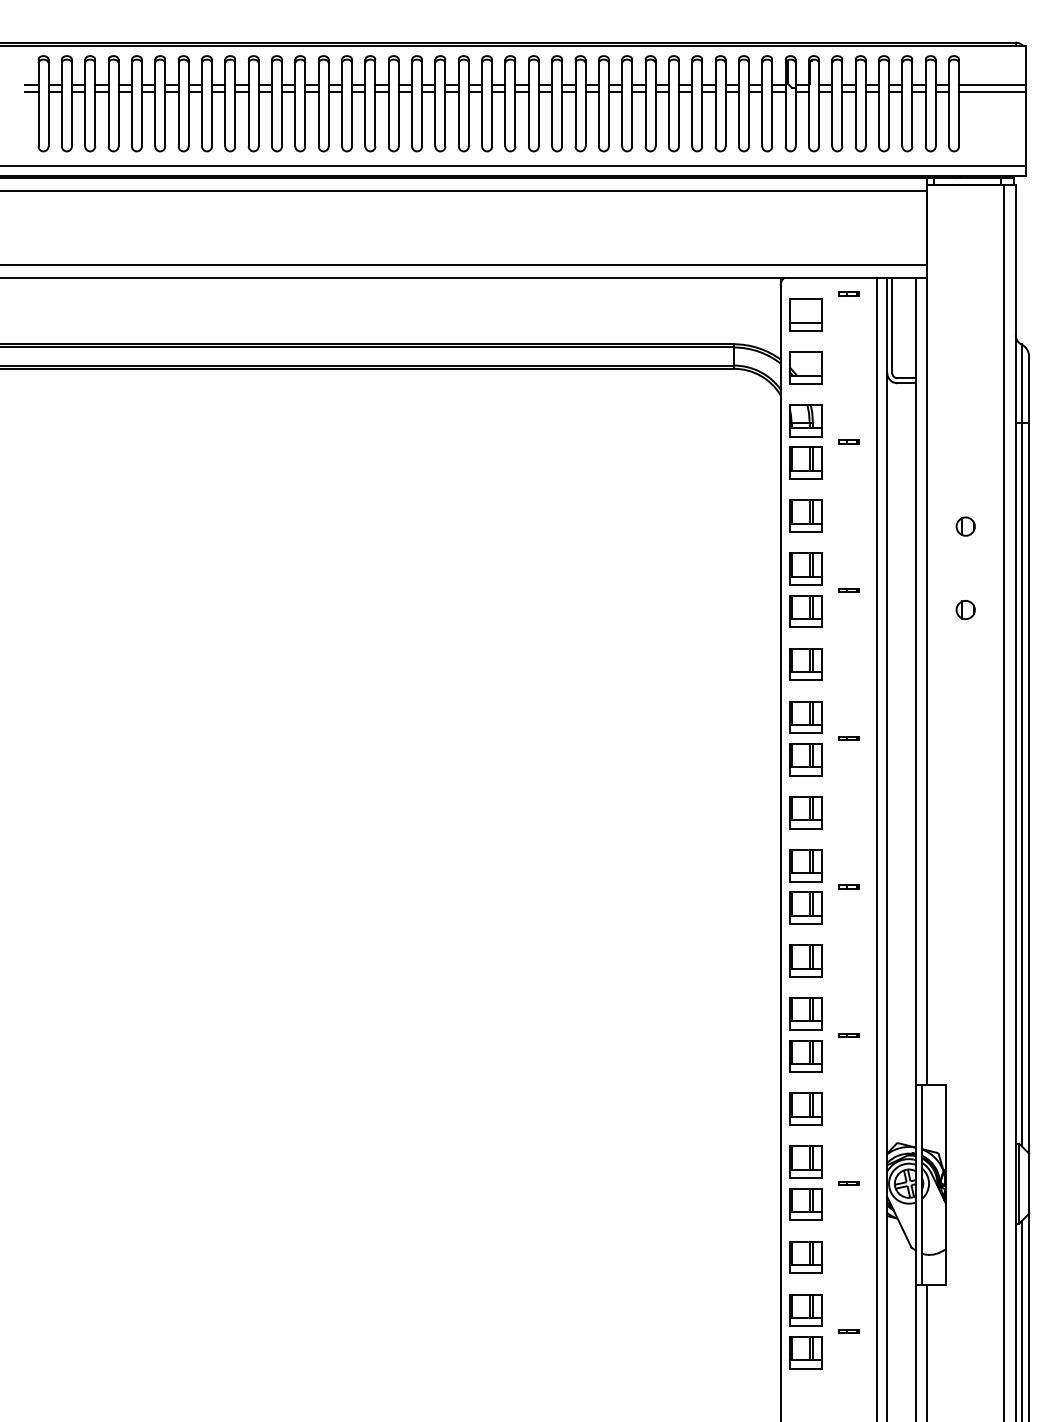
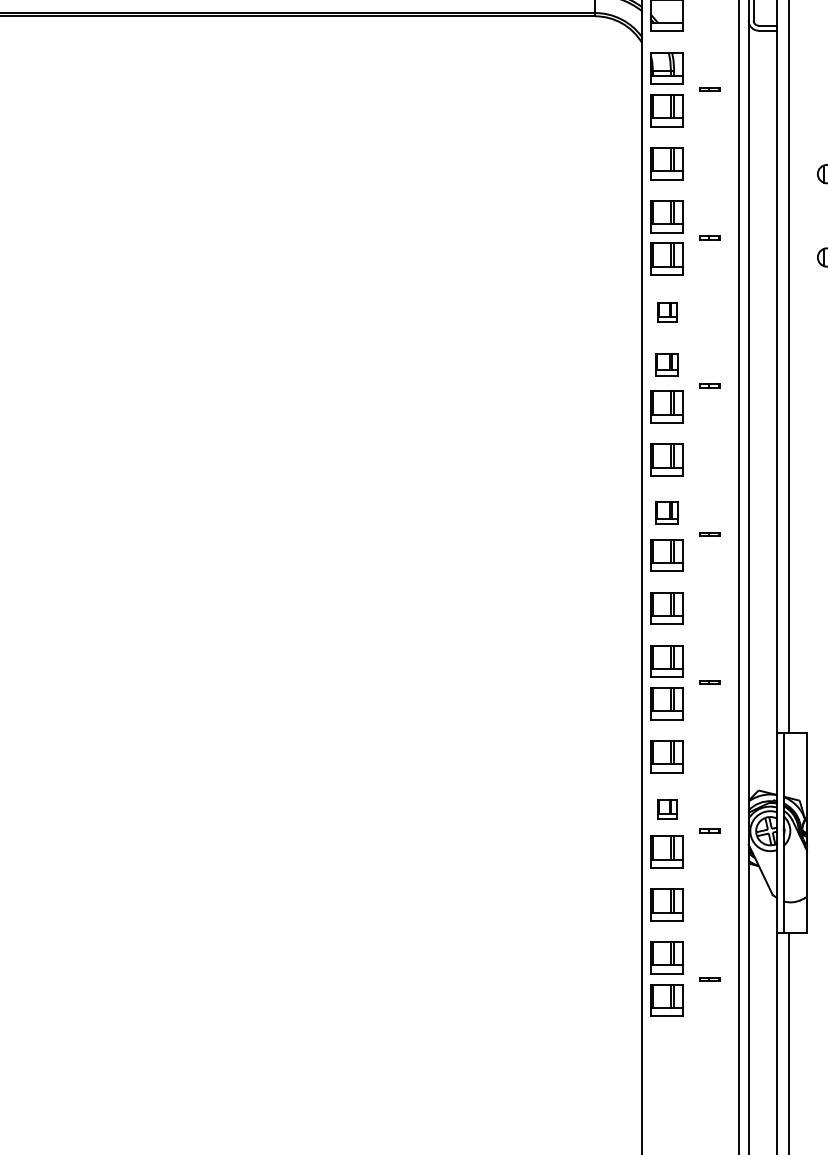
part: (805, 664) -> (666, 311), size x0.6
part: (805, 717) -> (666, 364), size x0.7
part: (805, 865) -> (666, 512), size x0.7
part: (805, 1161) -> (666, 808), size x0.6

